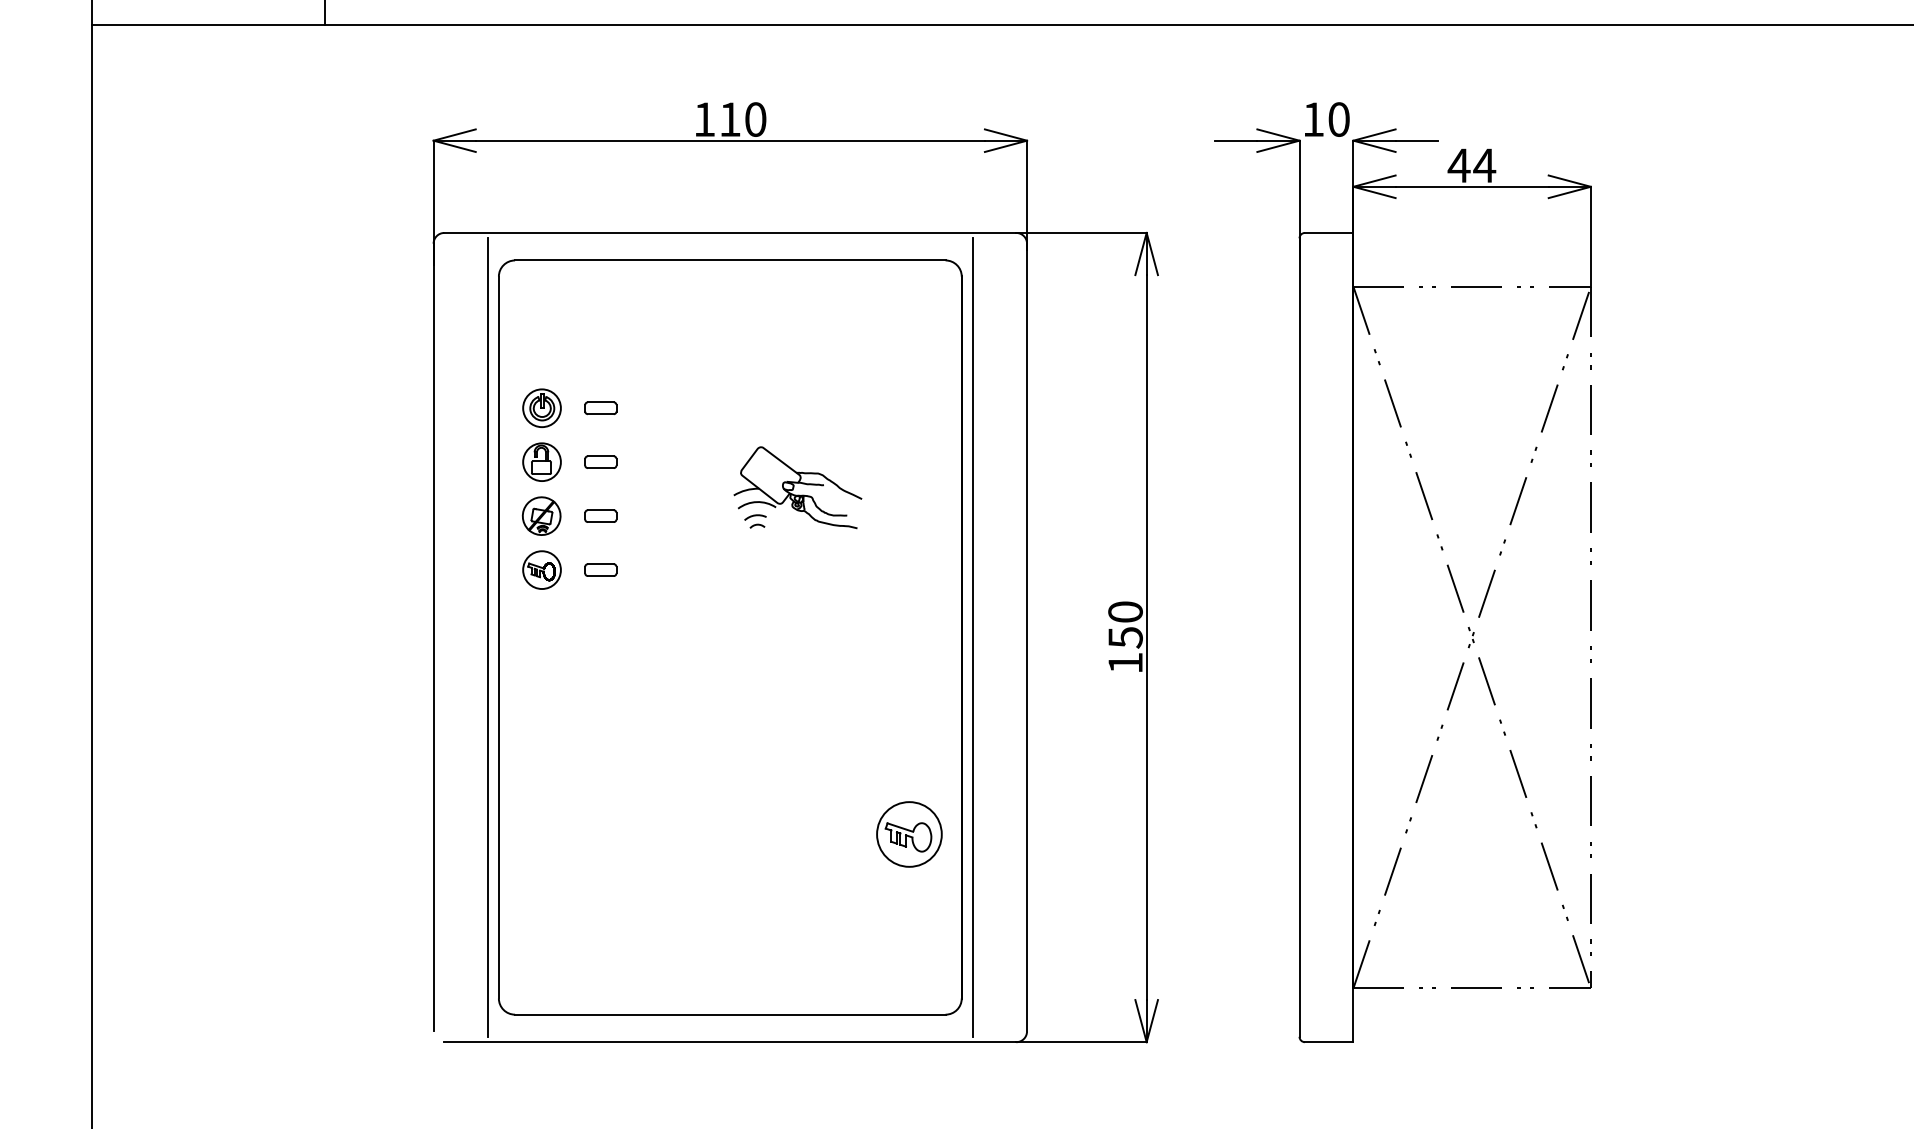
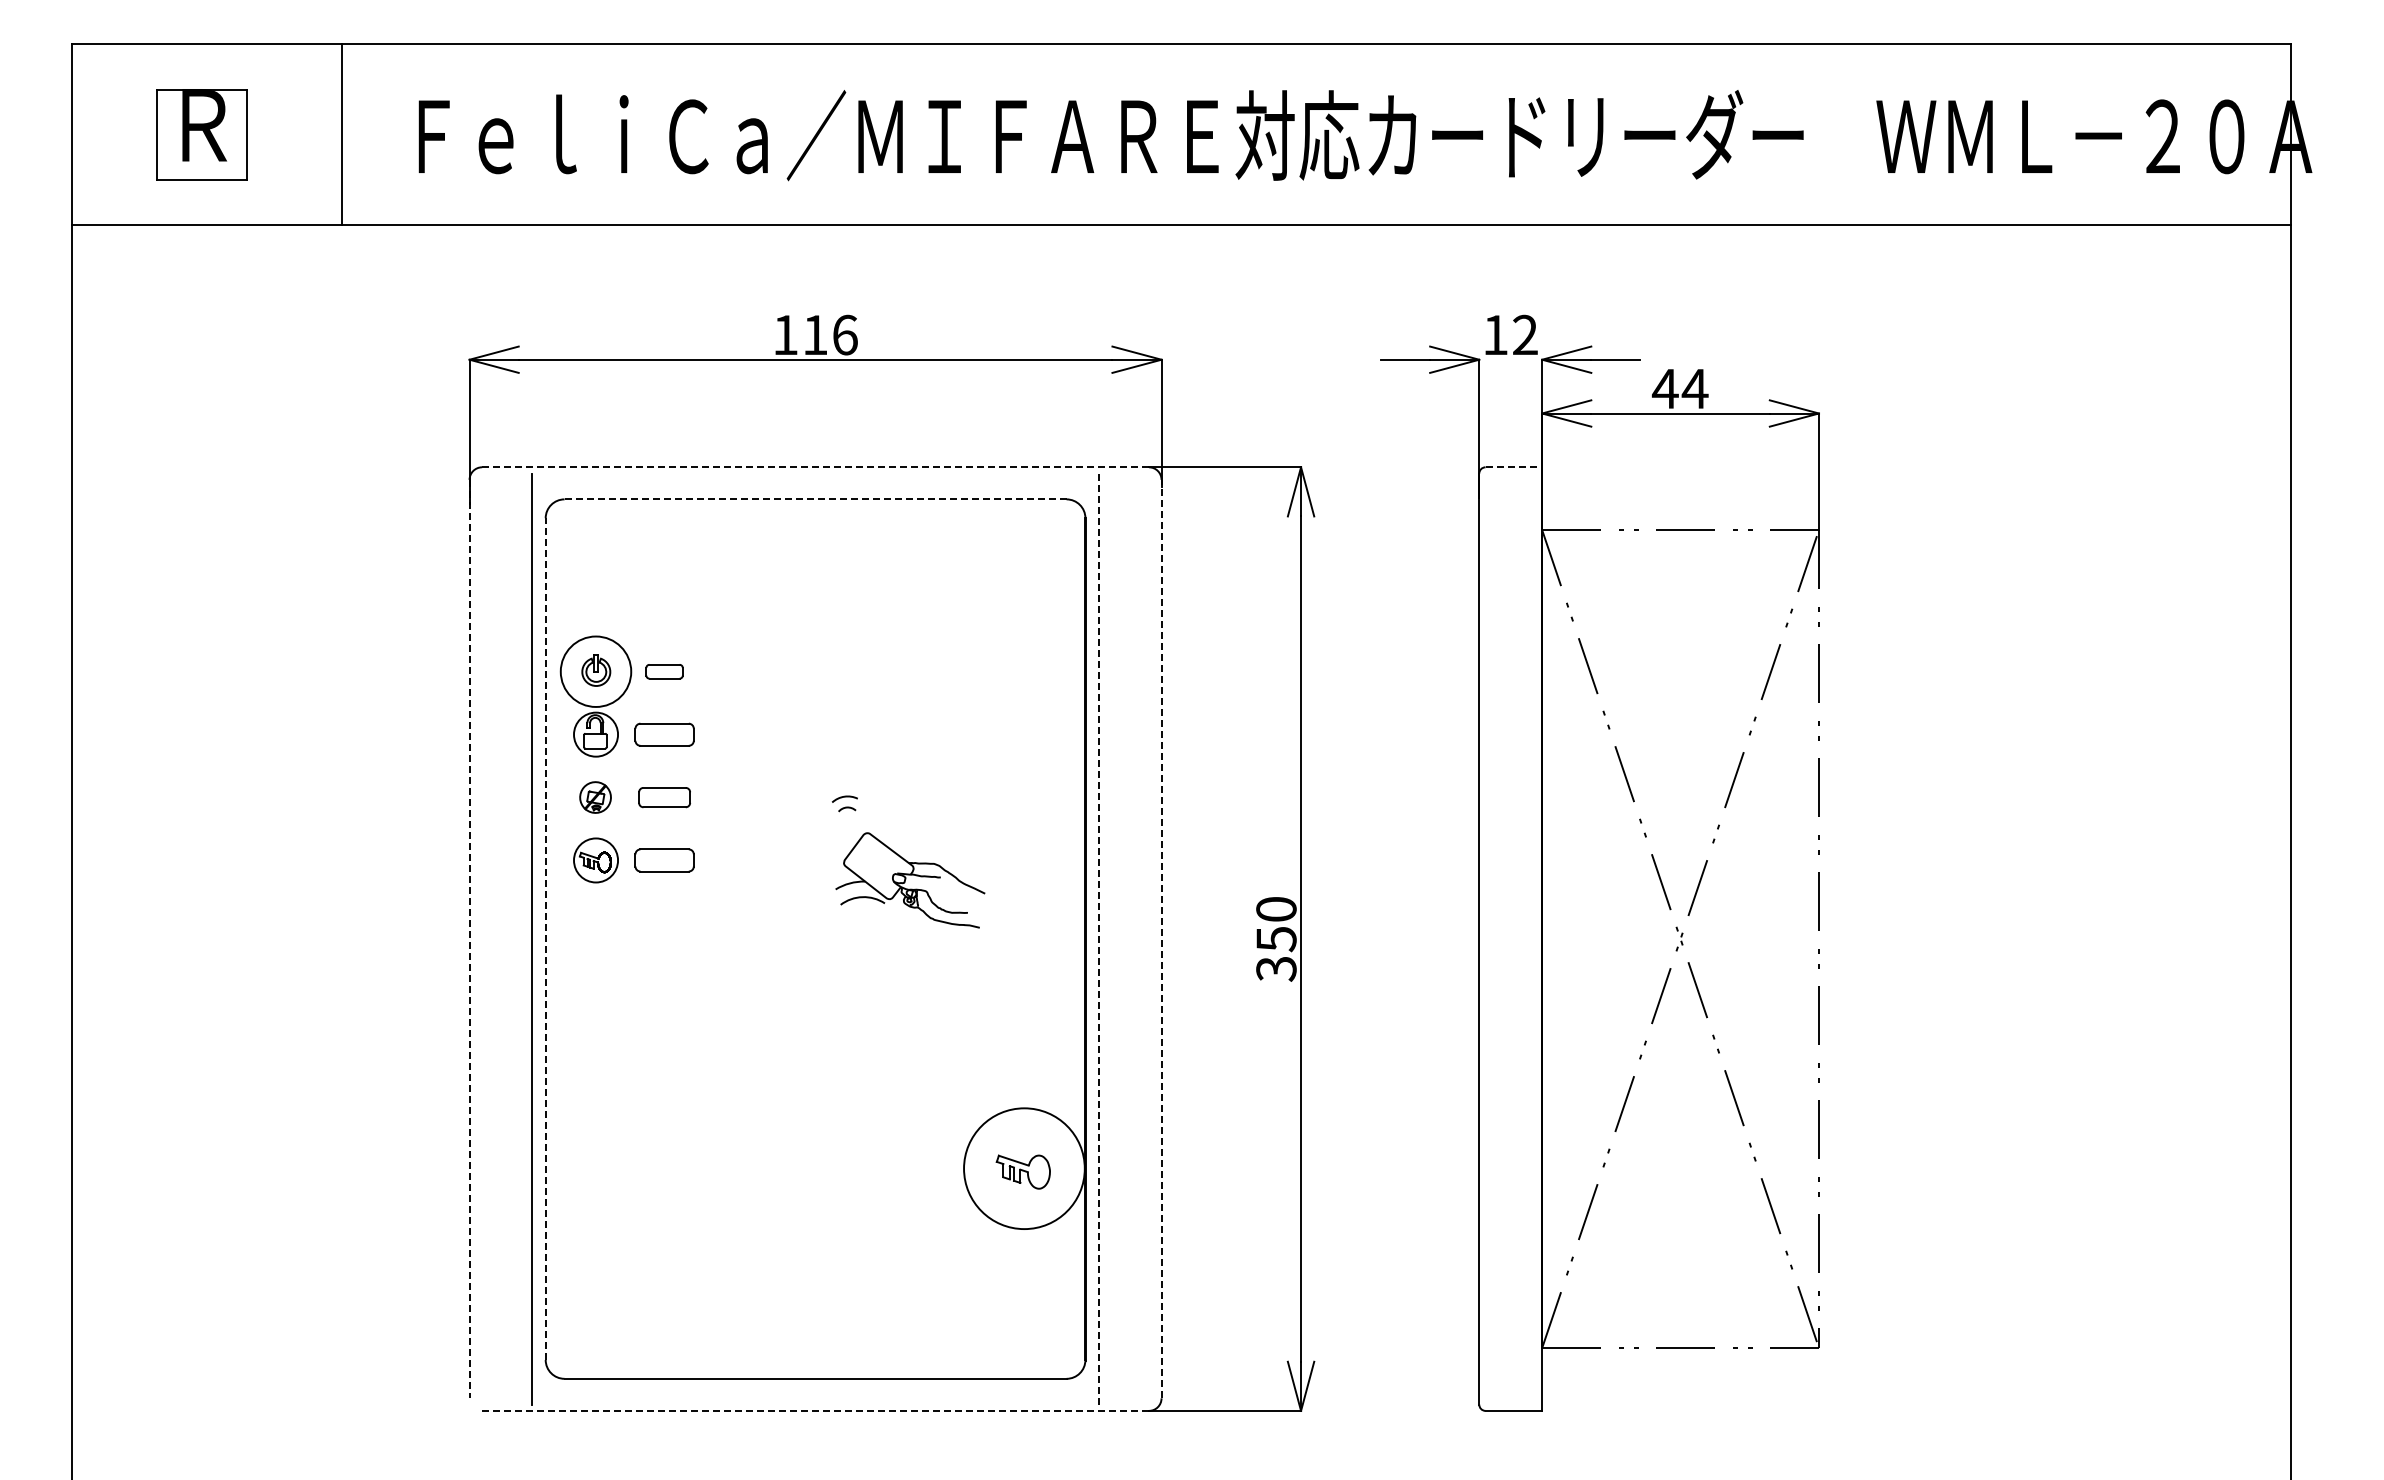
text: (755, 119) -> (845, 334), 110 -> 116
text: (1339, 119) -> (1525, 334), 10 -> 12
line: (731, 233) -> (816, 467), solid -> dashed
line: (1329, 233) -> (1514, 467), solid -> dashed
line: (731, 260) -> (816, 499), solid -> dashed
circle: (542, 408) -> (596, 671), size x1.6
part: (600, 462) -> (664, 734), size x1.6
part: (798, 487) -> (910, 880), moved
part: (541, 516) -> (595, 797), size x0.7
part: (600, 516) -> (664, 797), size x1.4
part: (600, 570) -> (664, 860), size x1.6
line: (433, 637) -> (469, 939), solid -> dashed
line: (498, 637) -> (545, 939), solid -> dashed
line: (972, 637) -> (1098, 939), solid -> dashed
line: (1026, 637) -> (1161, 938), solid -> dashed
text: (1125, 663) -> (1276, 969), 150 -> 350
circle: (909, 834) -> (1024, 1168), size x1.6
line: (731, 1041) -> (816, 1410), solid -> dashed

